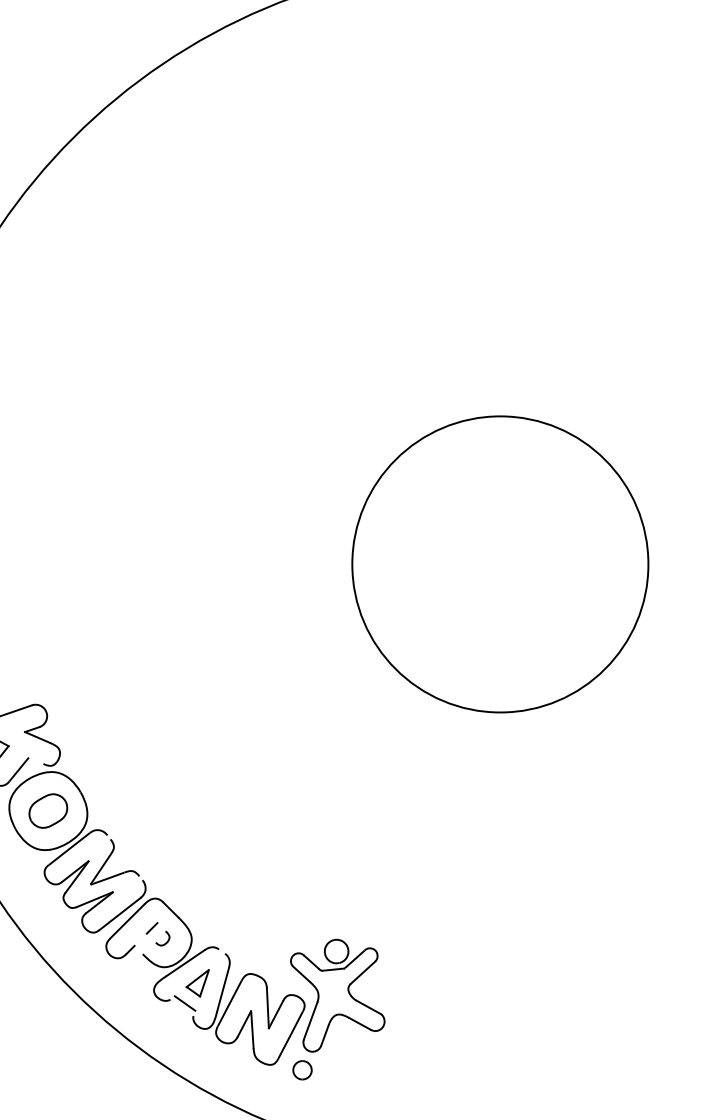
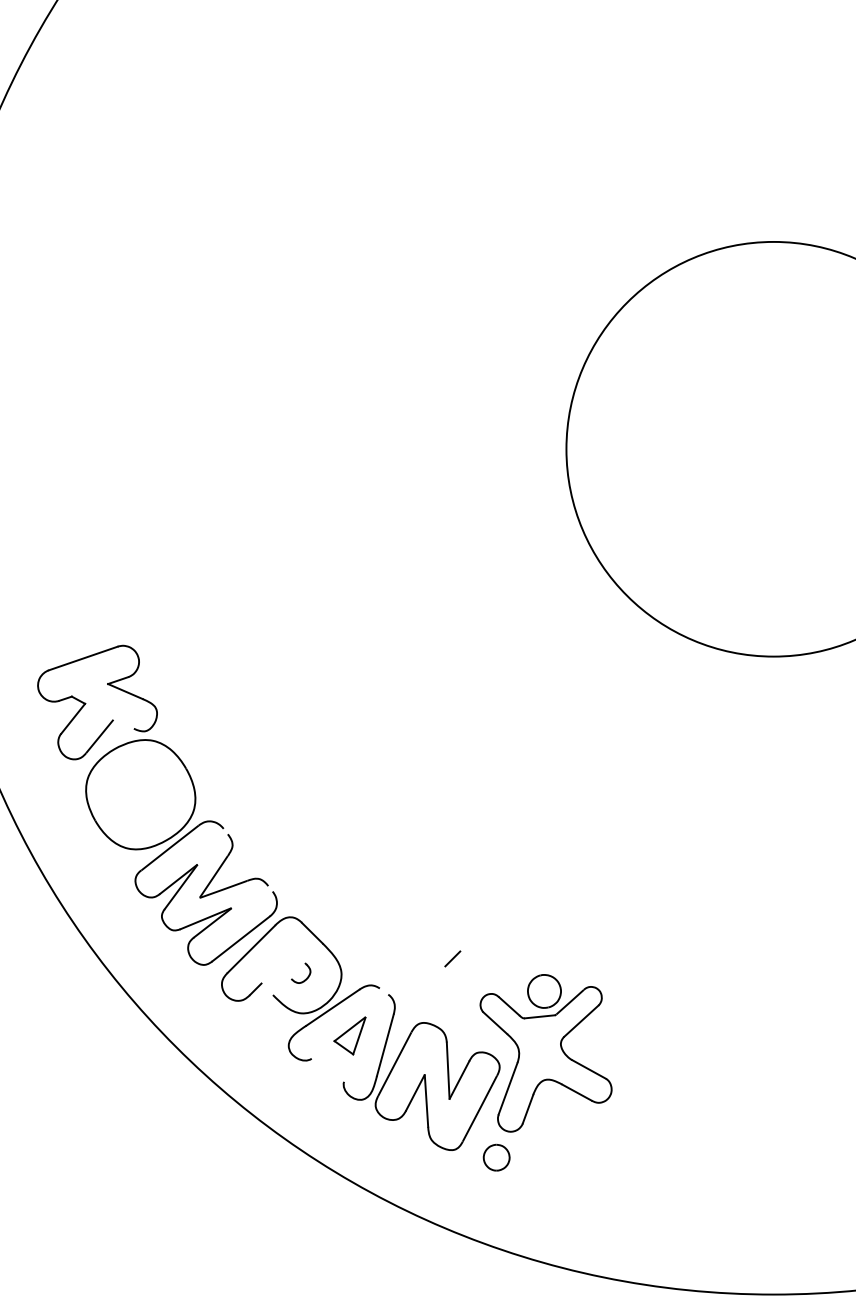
part: (48, 810) -> (140, 793), removed
line: (151, 928) -> (451, 959), moved
line: (184, 1003) -> (331, 1064), removed

